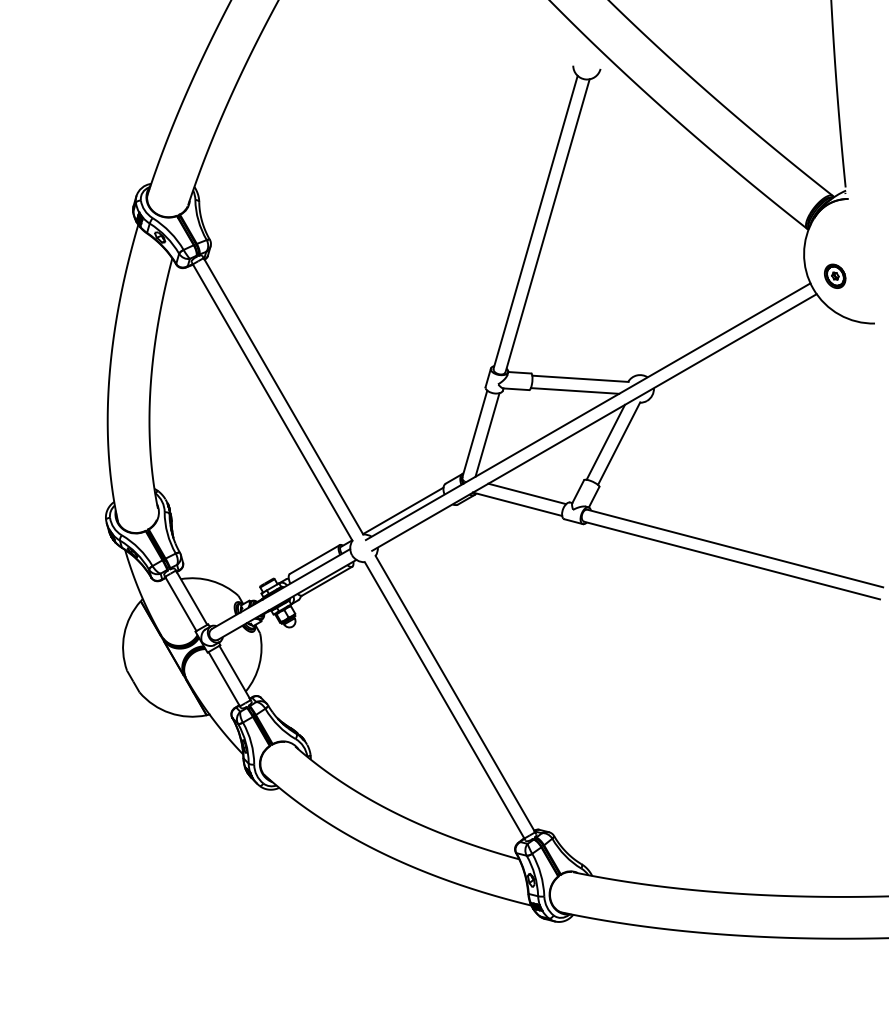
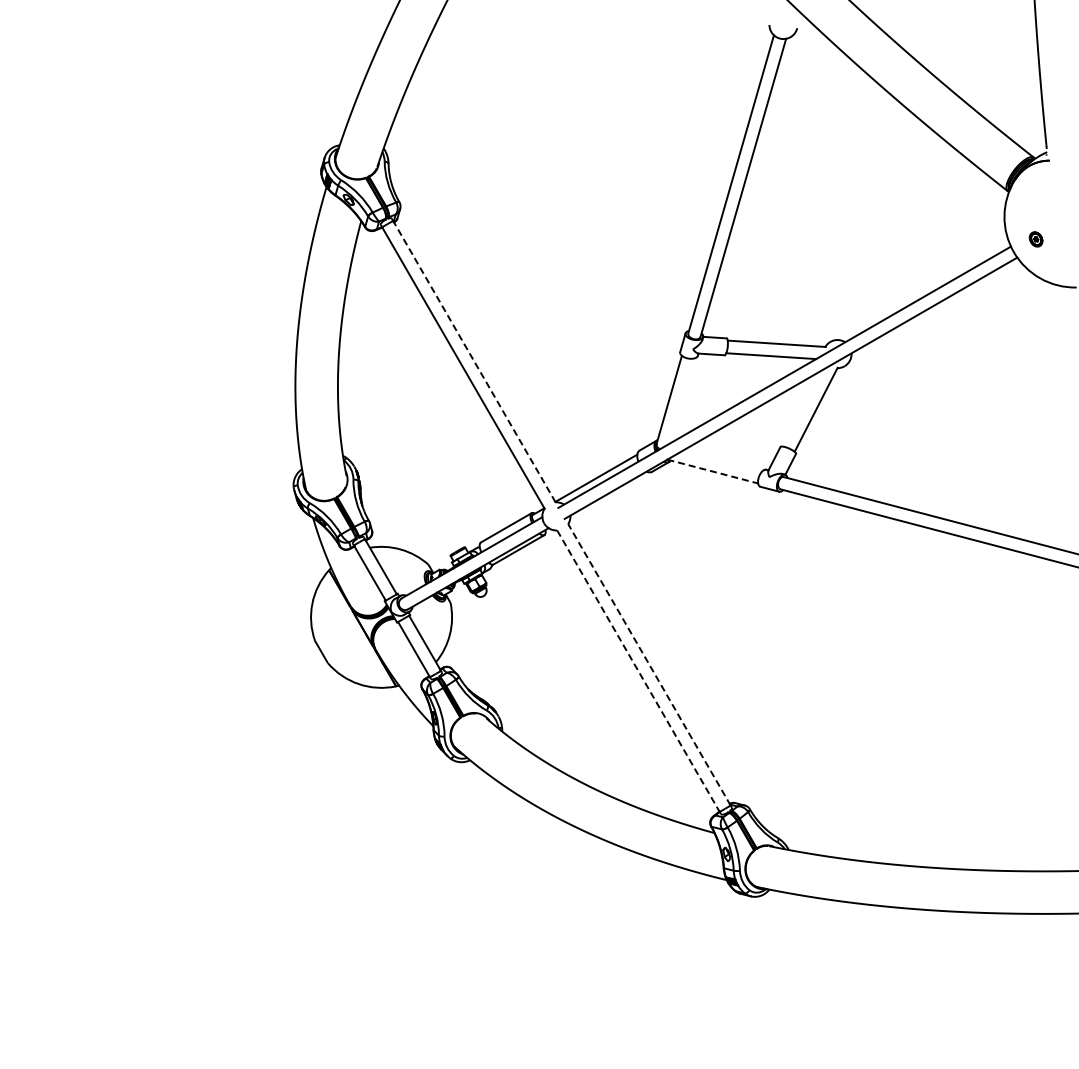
part: (834, 276) -> (1035, 239), size x0.6
line: (283, 396) -> (474, 361), solid -> dashed
line: (486, 434) -> (681, 400), removed
line: (605, 442) -> (802, 408), removed
line: (527, 493) -> (722, 460), removed
line: (517, 504) -> (712, 471), solid -> dashed
line: (455, 693) -> (649, 664), solid -> dashed
line: (444, 700) -> (638, 671), solid -> dashed

